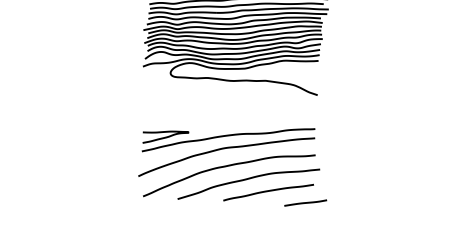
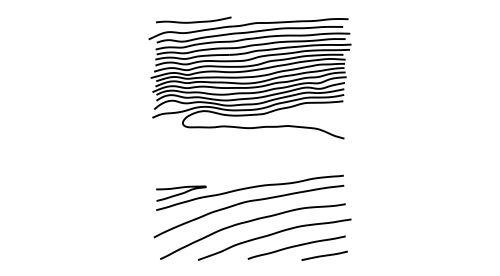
line: (305, 202) -> (324, 255), moved

